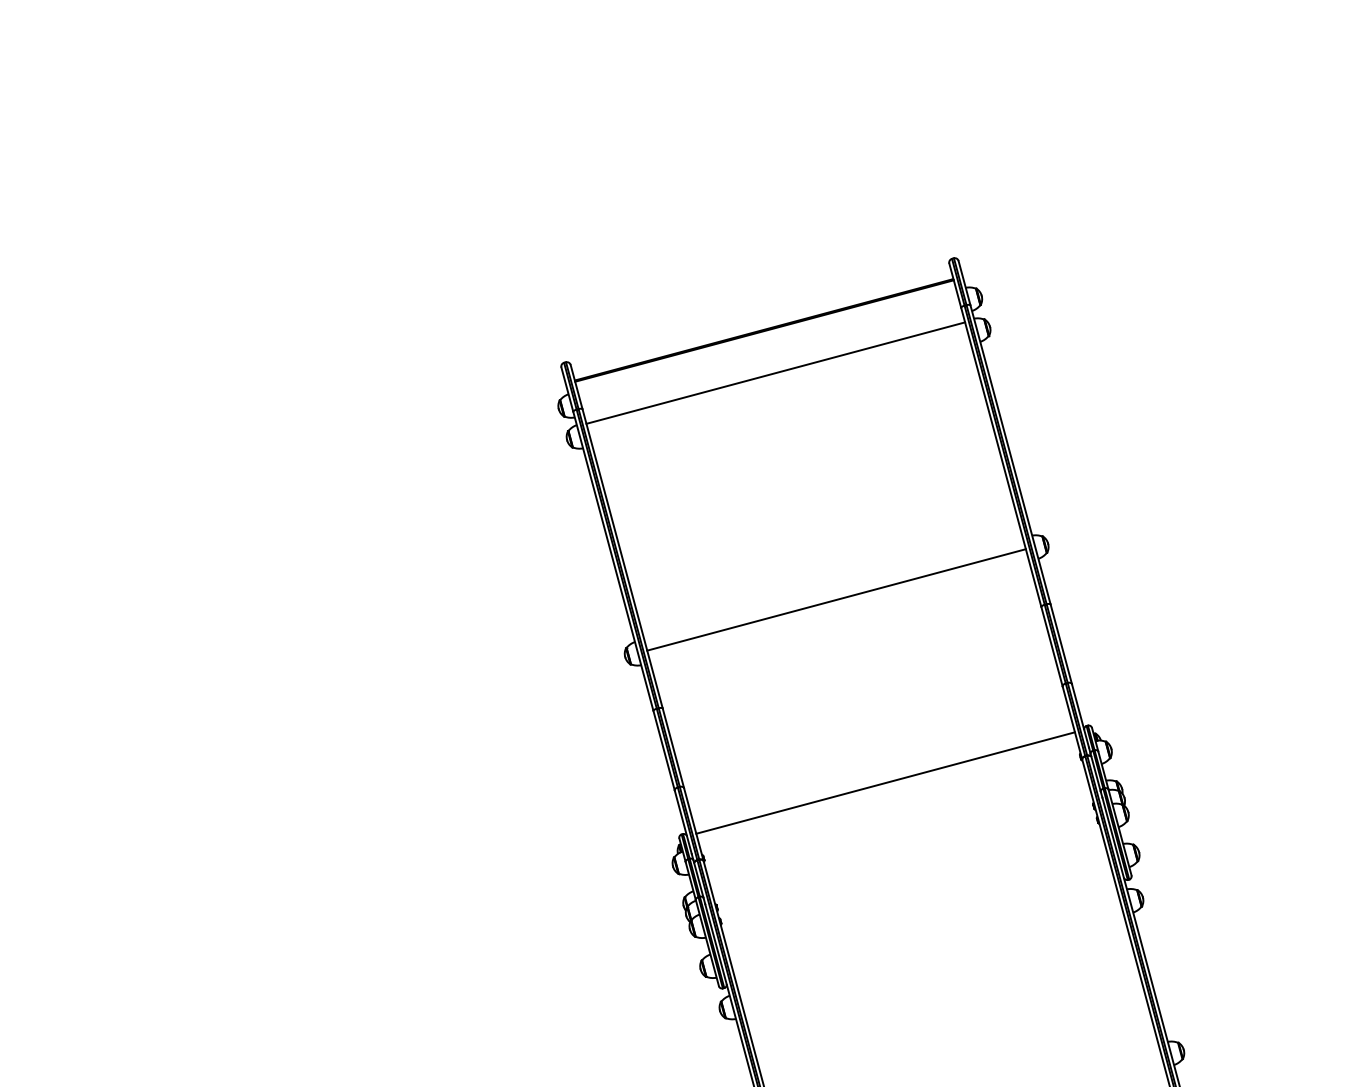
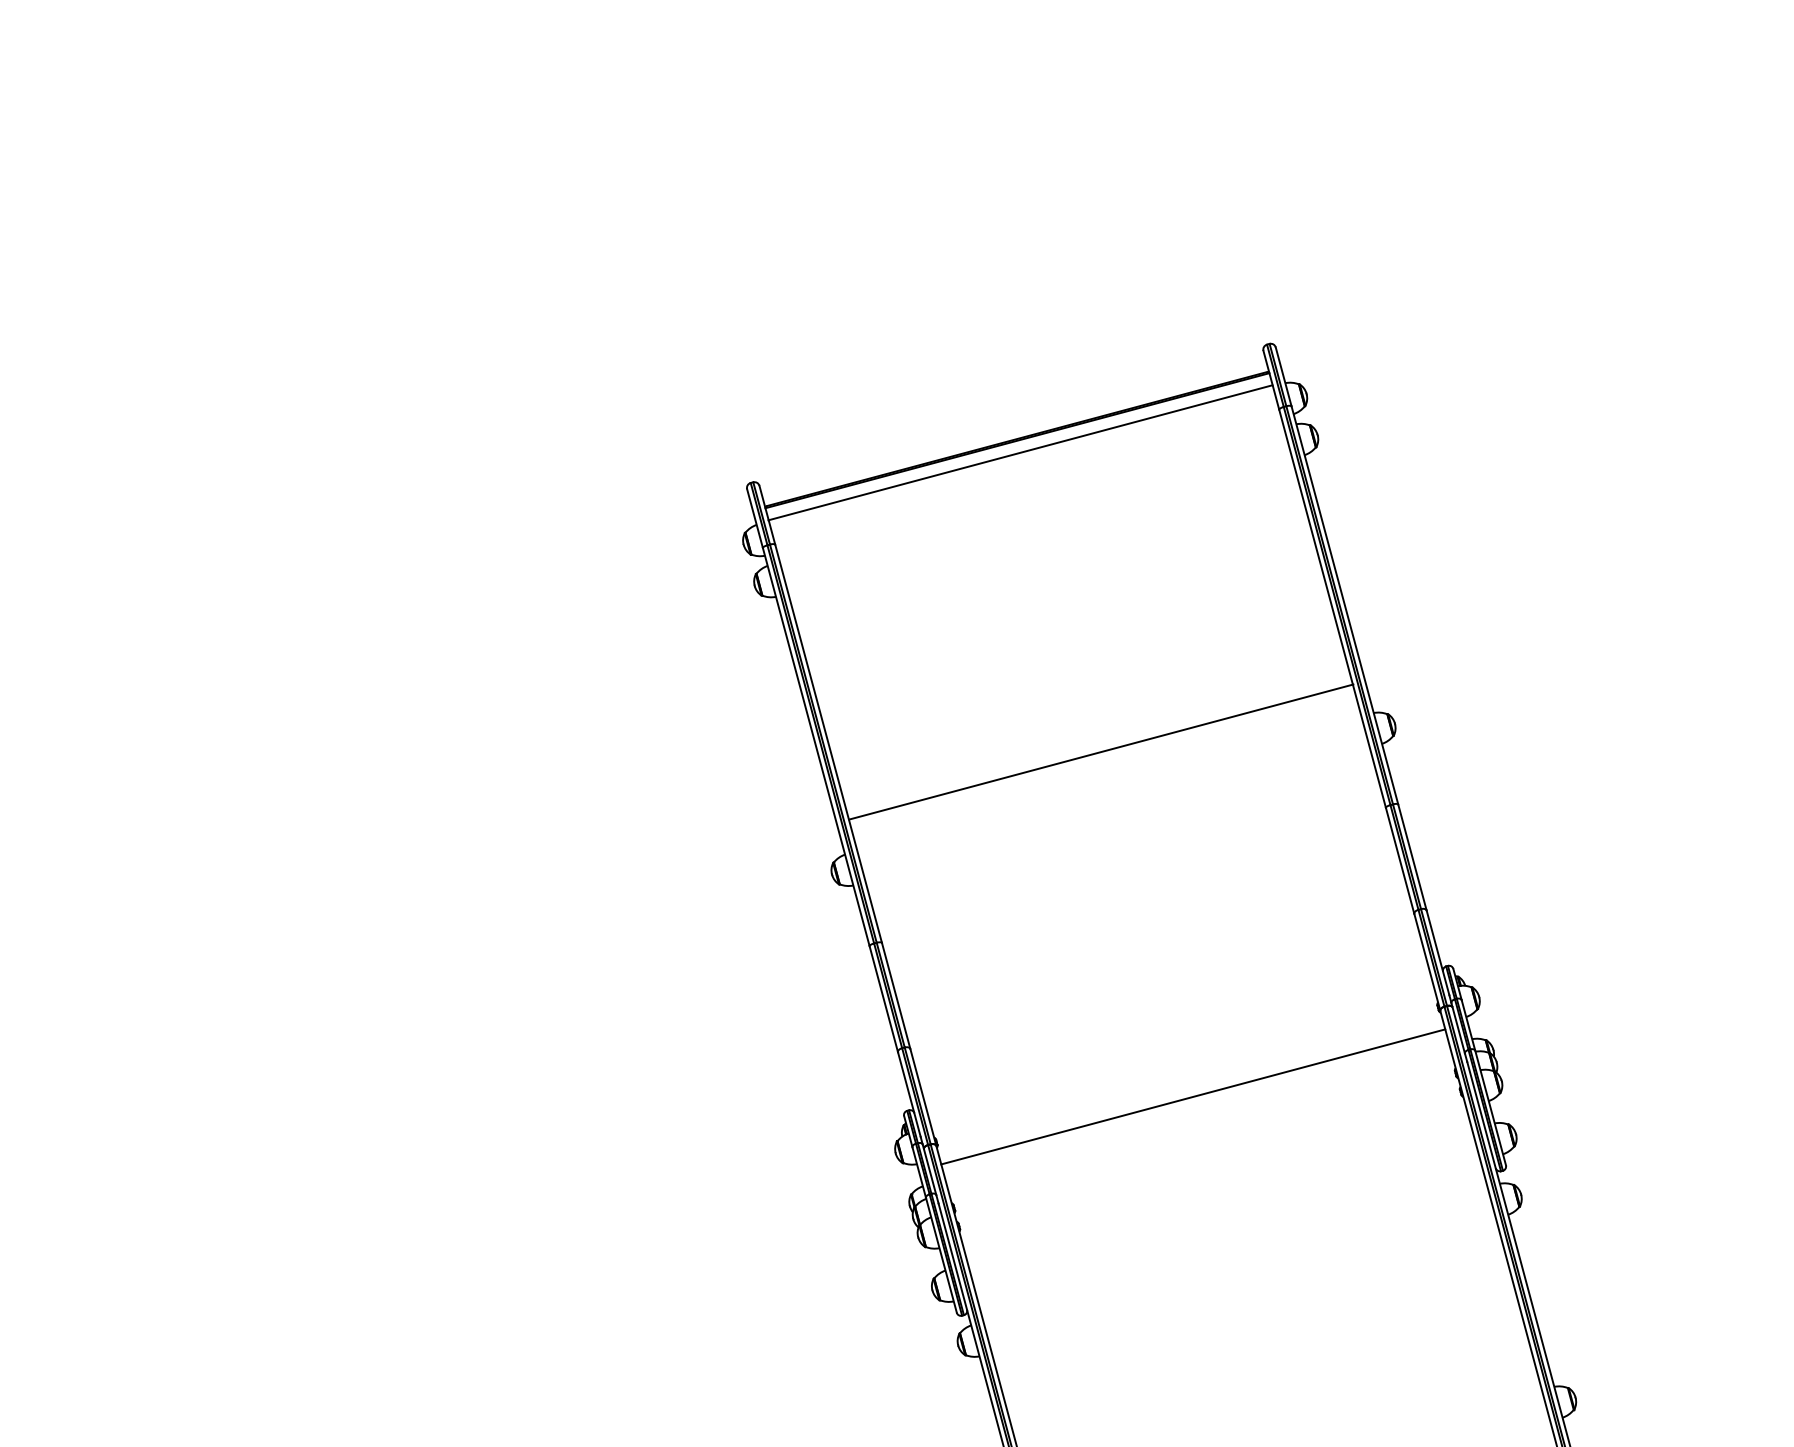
line: (775, 372) -> (1020, 451), moved
line: (836, 599) -> (1101, 751), moved
line: (885, 782) -> (1193, 1096), moved

